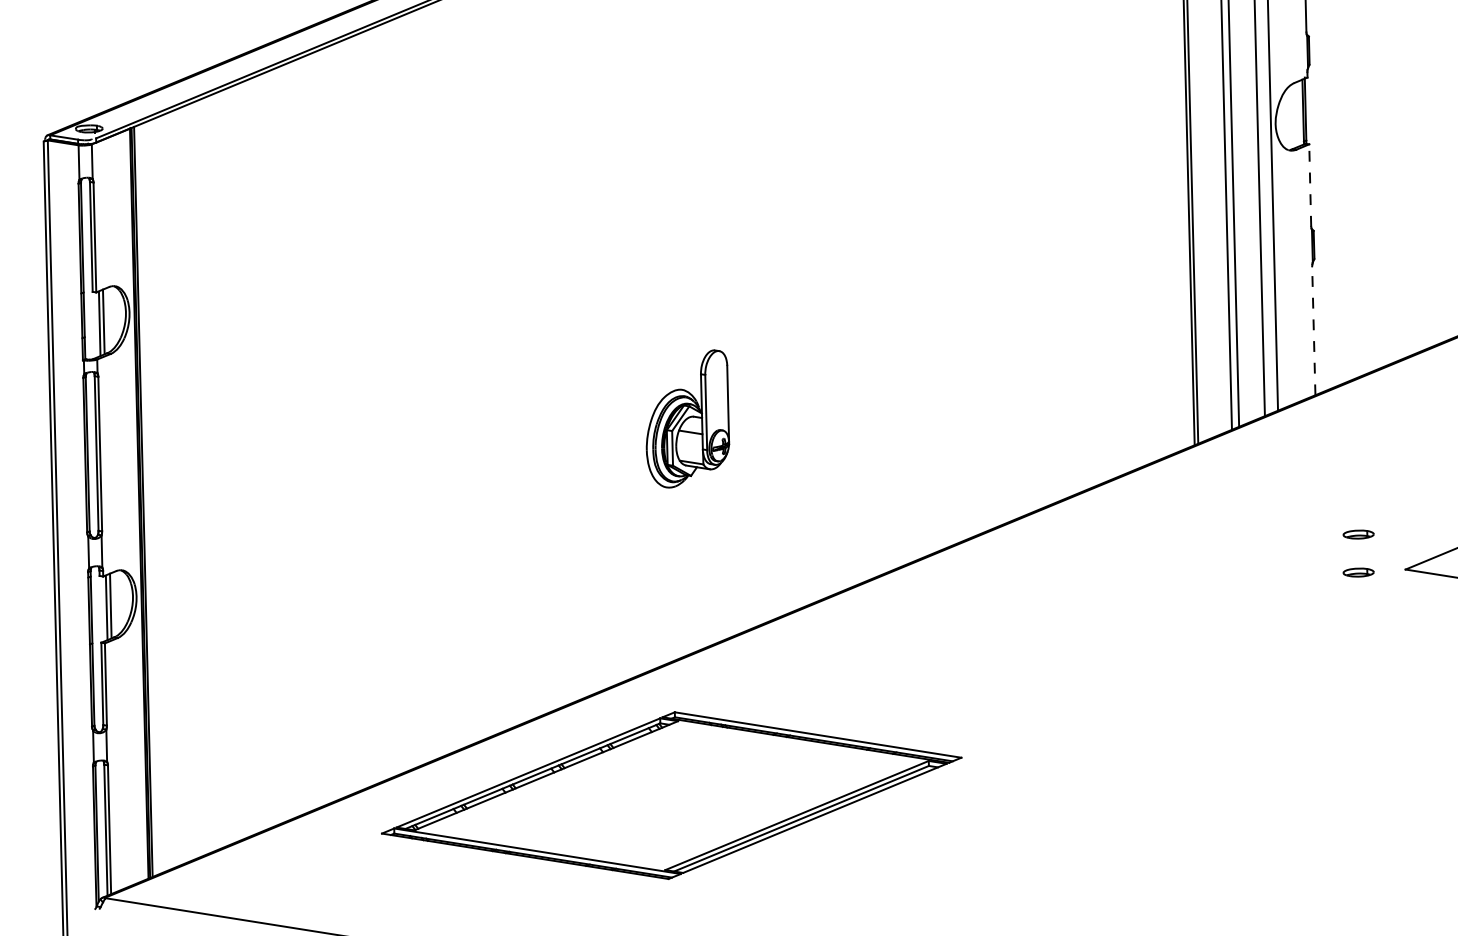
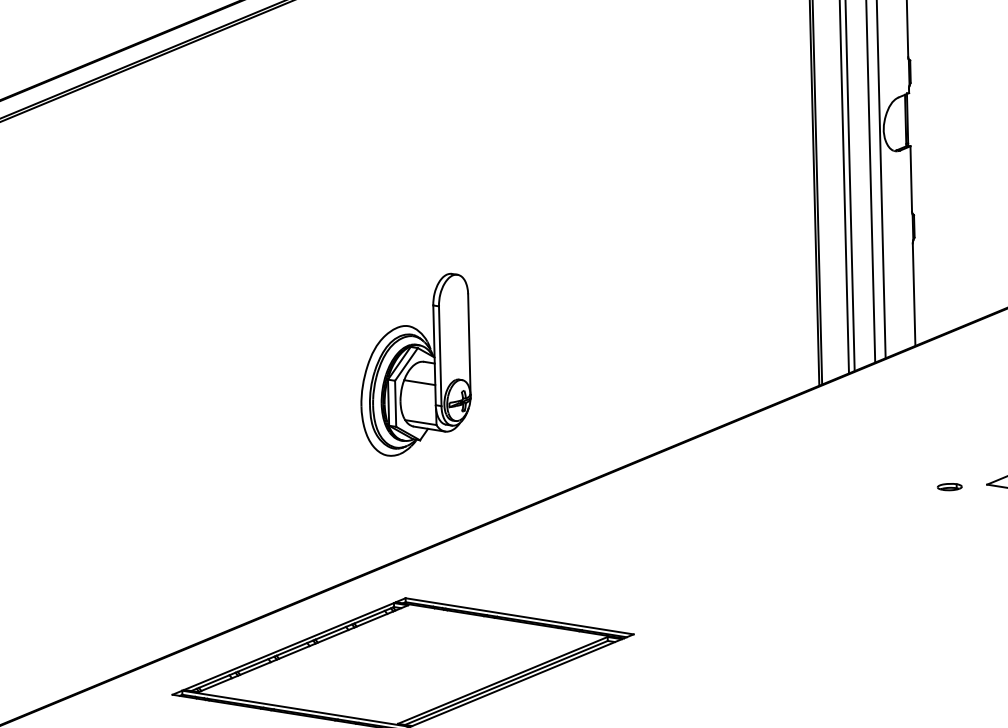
line: (1310, 185) -> (911, 179), dashed -> solid
line: (1313, 330) -> (913, 294), dashed -> solid
part: (687, 418) -> (415, 364), size x1.67
part: (1358, 534) -> (949, 456), removed

